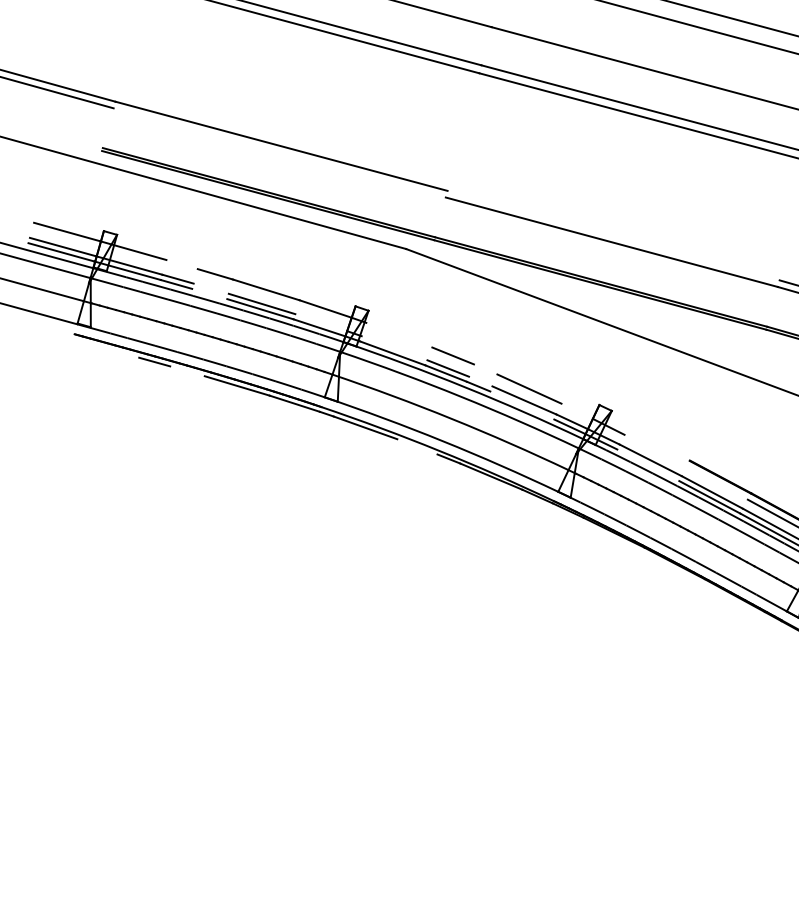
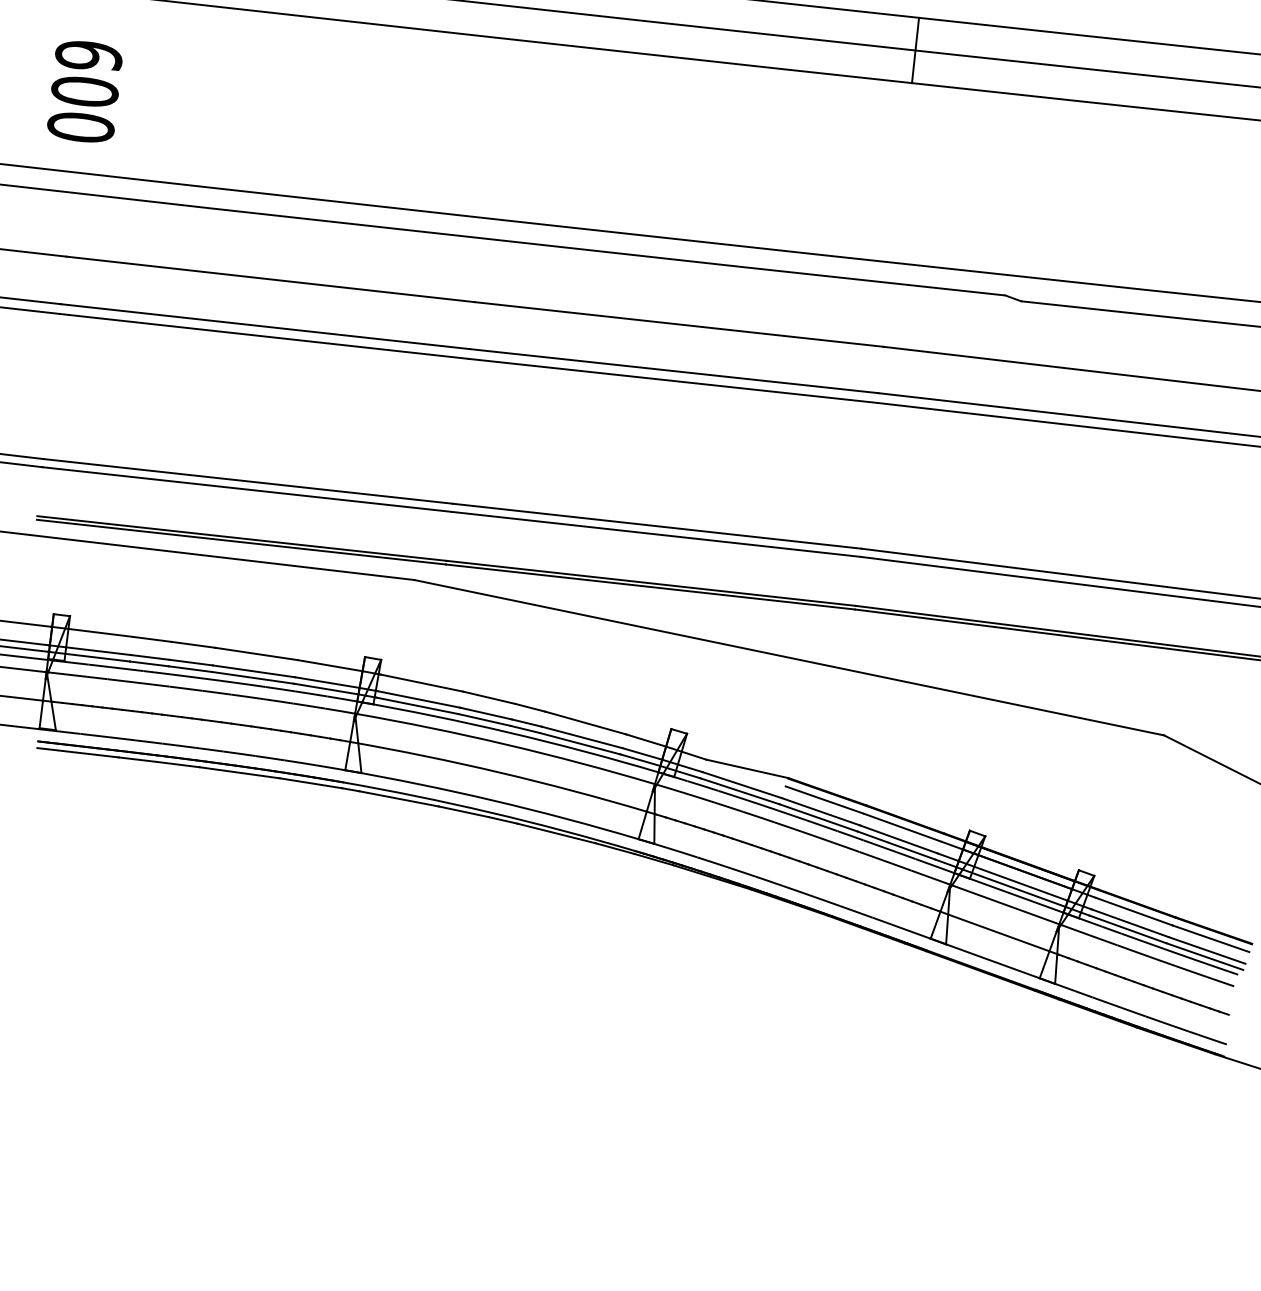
line: (279, 152) -> (246, 489), added
line: (613, 234) -> (656, 525), added
line: (181, 263) -> (151, 638), added
line: (210, 288) -> (190, 662), added
line: (209, 293) -> (190, 668), added
line: (321, 322) -> (327, 682), added
line: (398, 334) -> (421, 682), added
line: (105, 348) -> (77, 752), added
line: (394, 348) -> (418, 699), added
line: (485, 369) -> (530, 707), added
line: (186, 371) -> (177, 764), added
line: (480, 381) -> (526, 722), added
line: (521, 405) -> (579, 743), added
line: (577, 411) -> (646, 740), added
line: (417, 446) -> (463, 811), added
line: (657, 447) -> (747, 768), added
line: (647, 465) -> (739, 791), added
line: (716, 482) -> (824, 799), added

